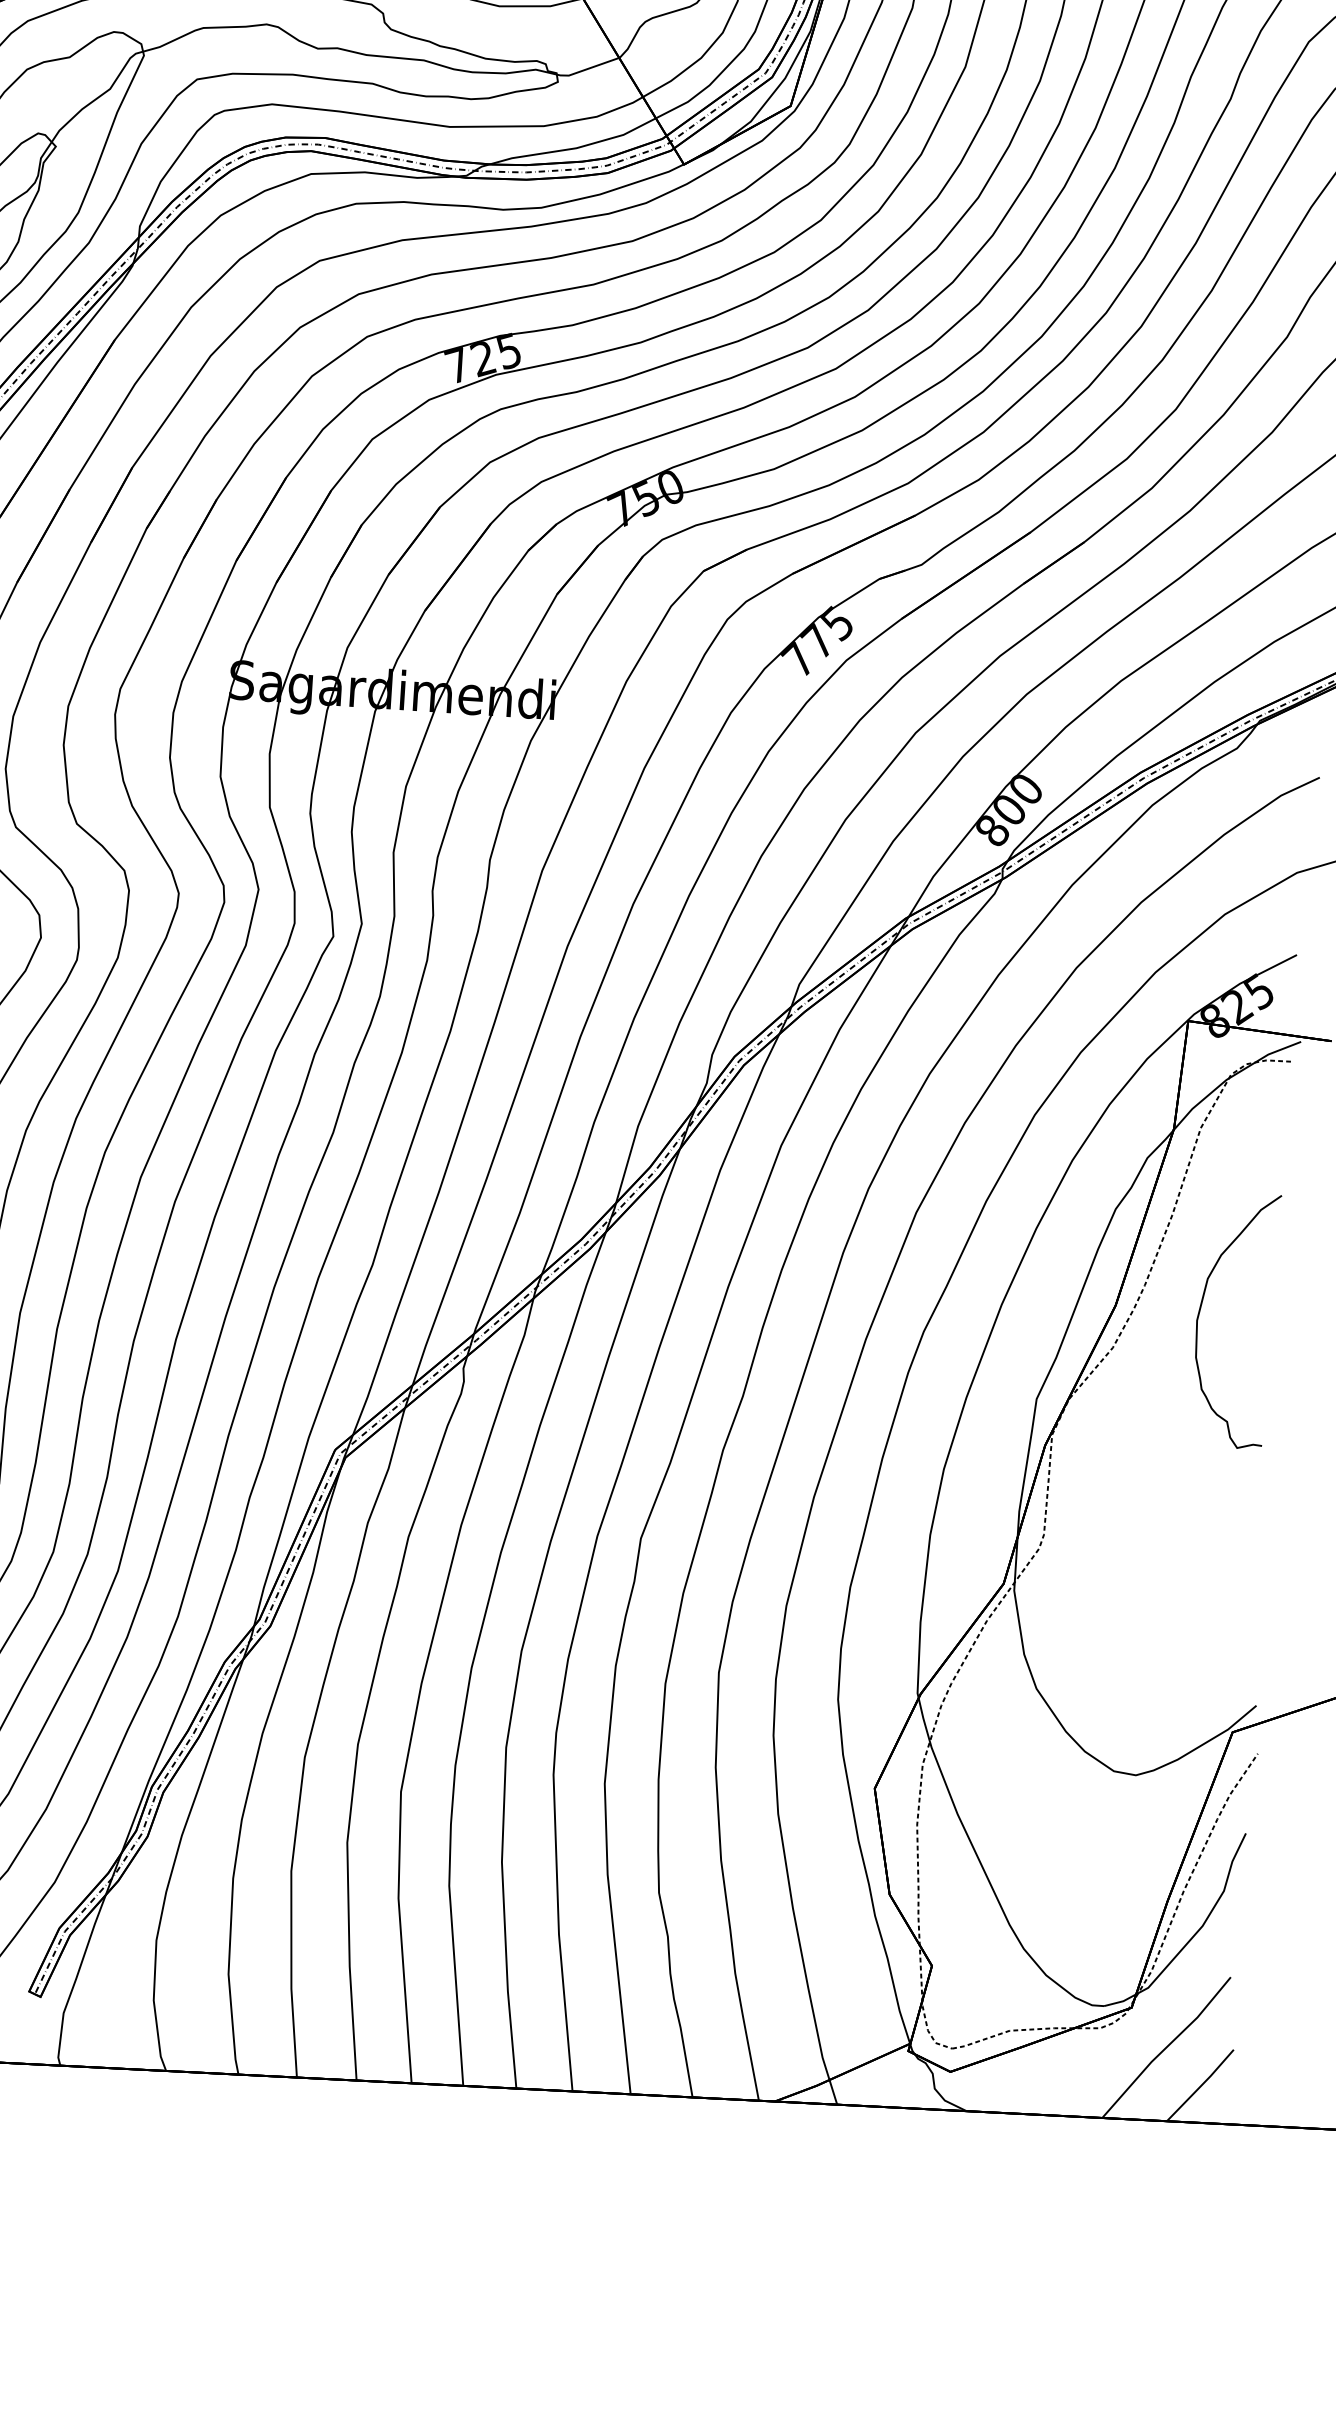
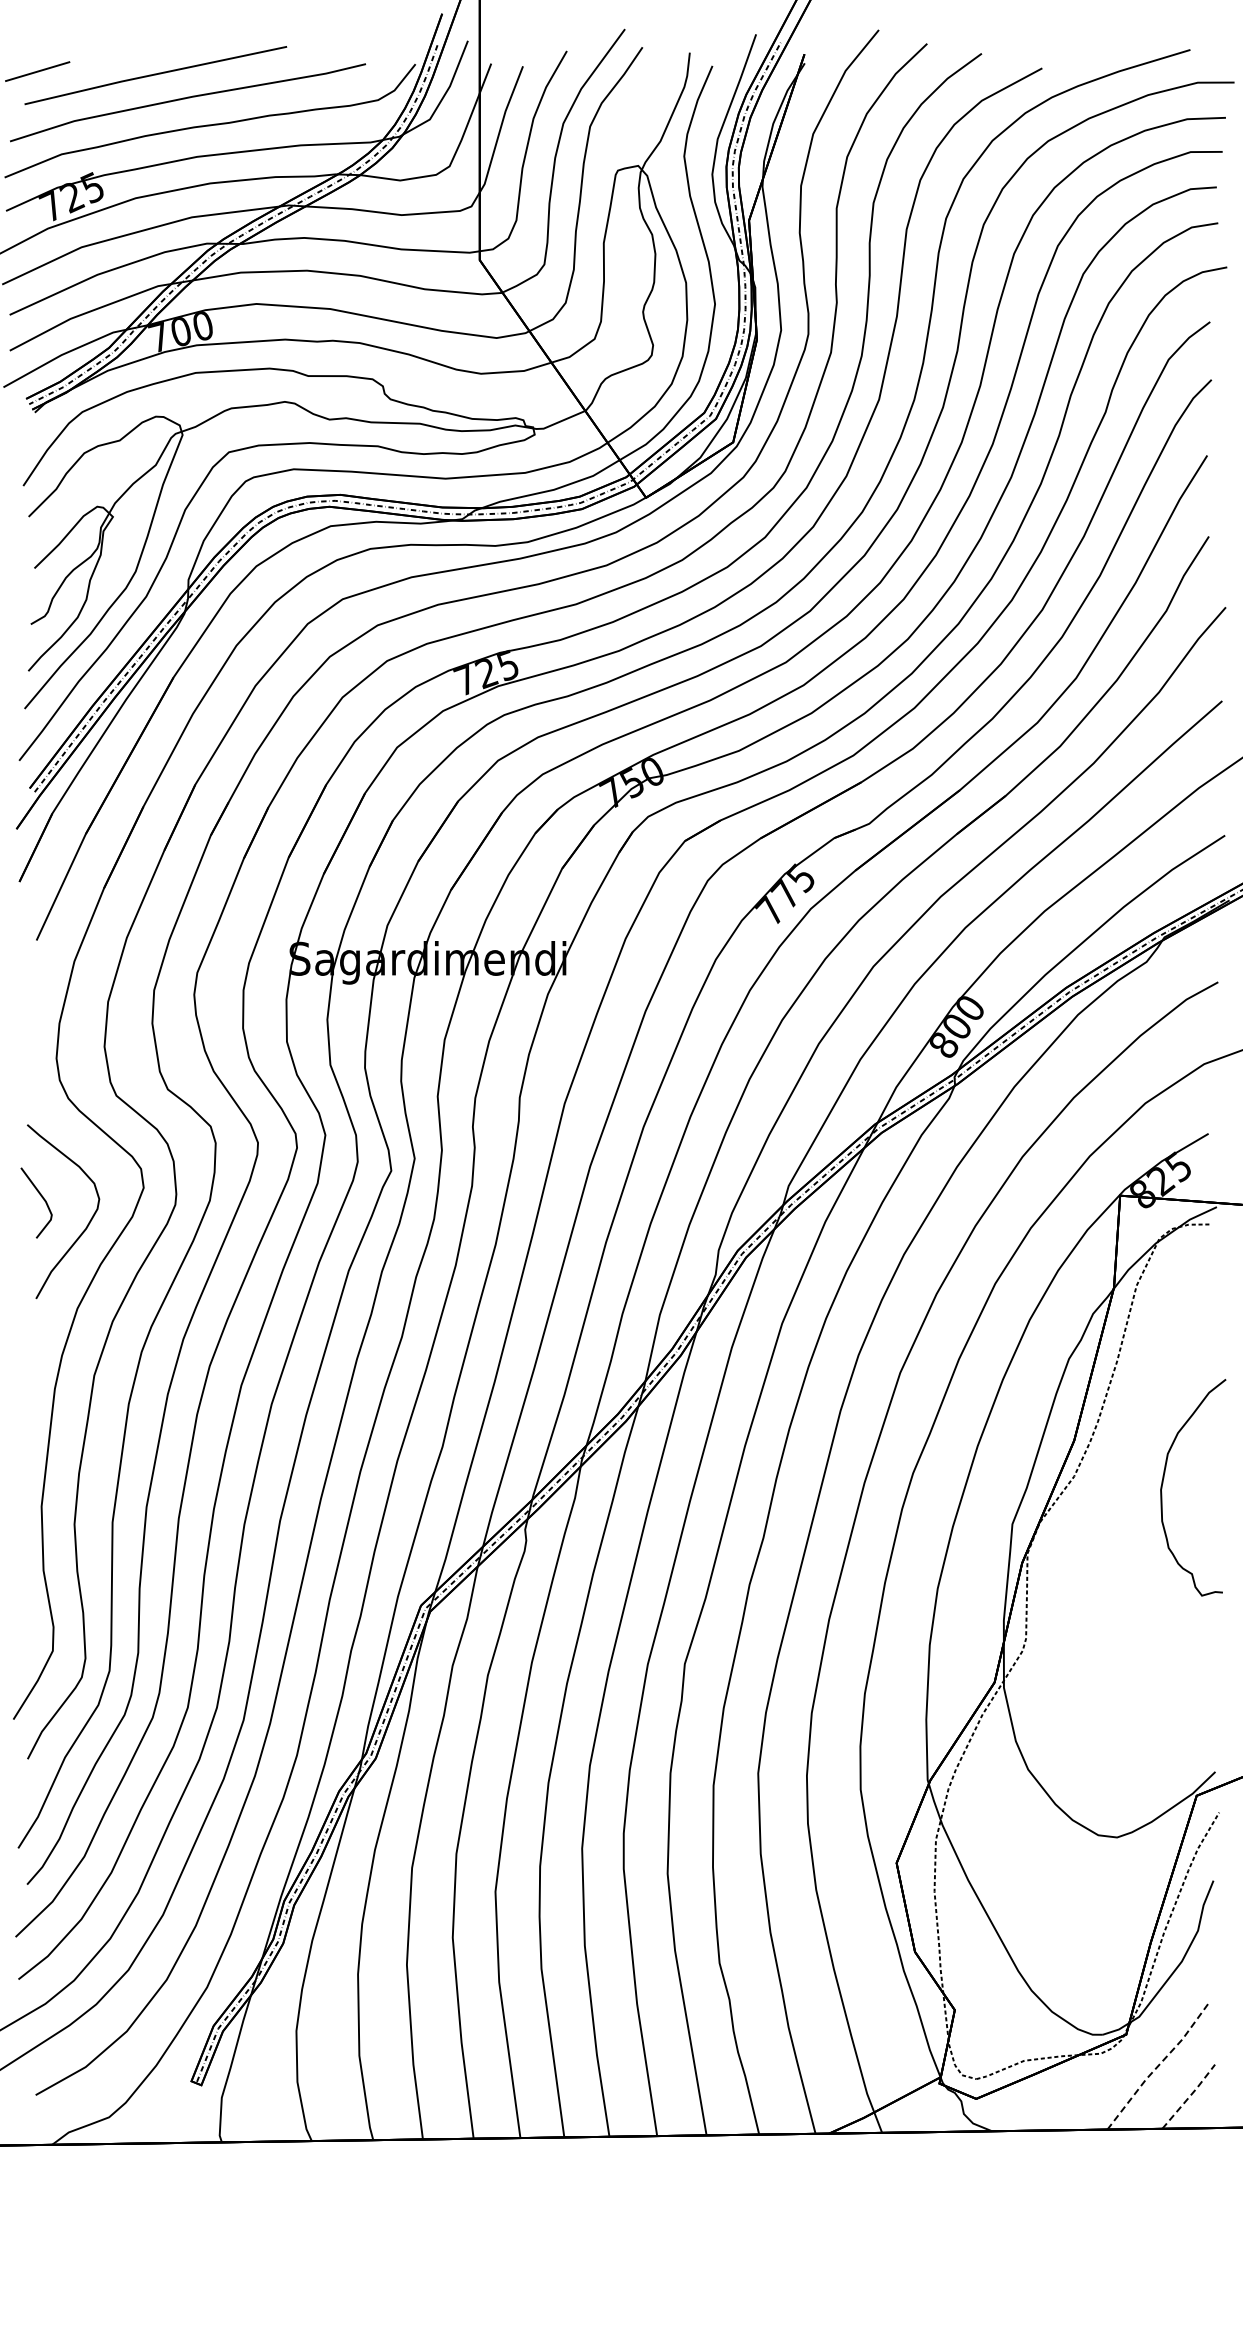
curve: (1200, 1313) -> (1163, 1483), moved
line: (1167, 2047) -> (1158, 2066), solid -> dashed
line: (1201, 2085) -> (1189, 2096), solid -> dashed

